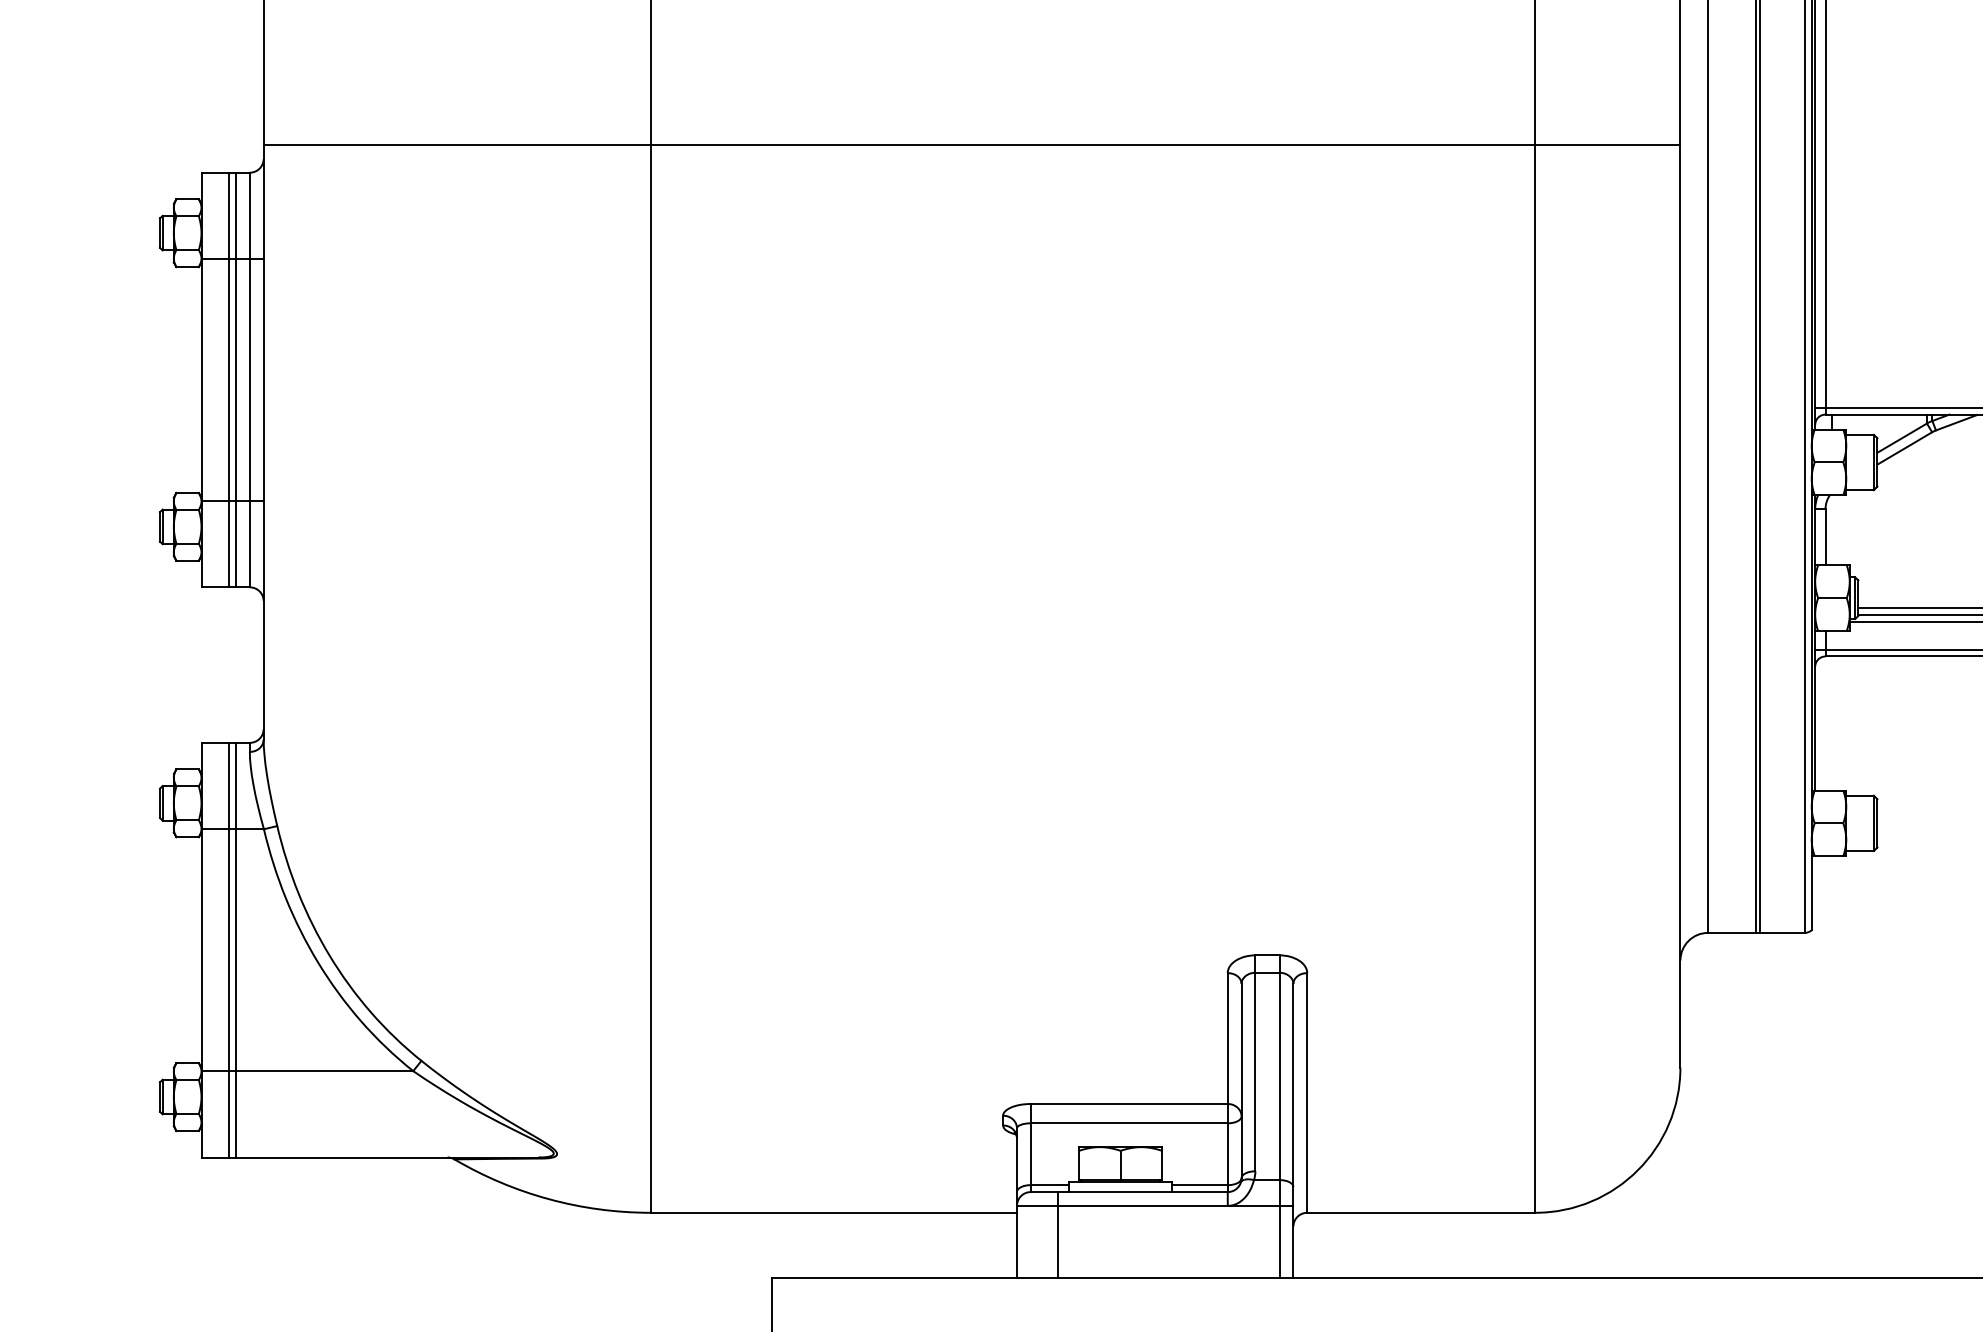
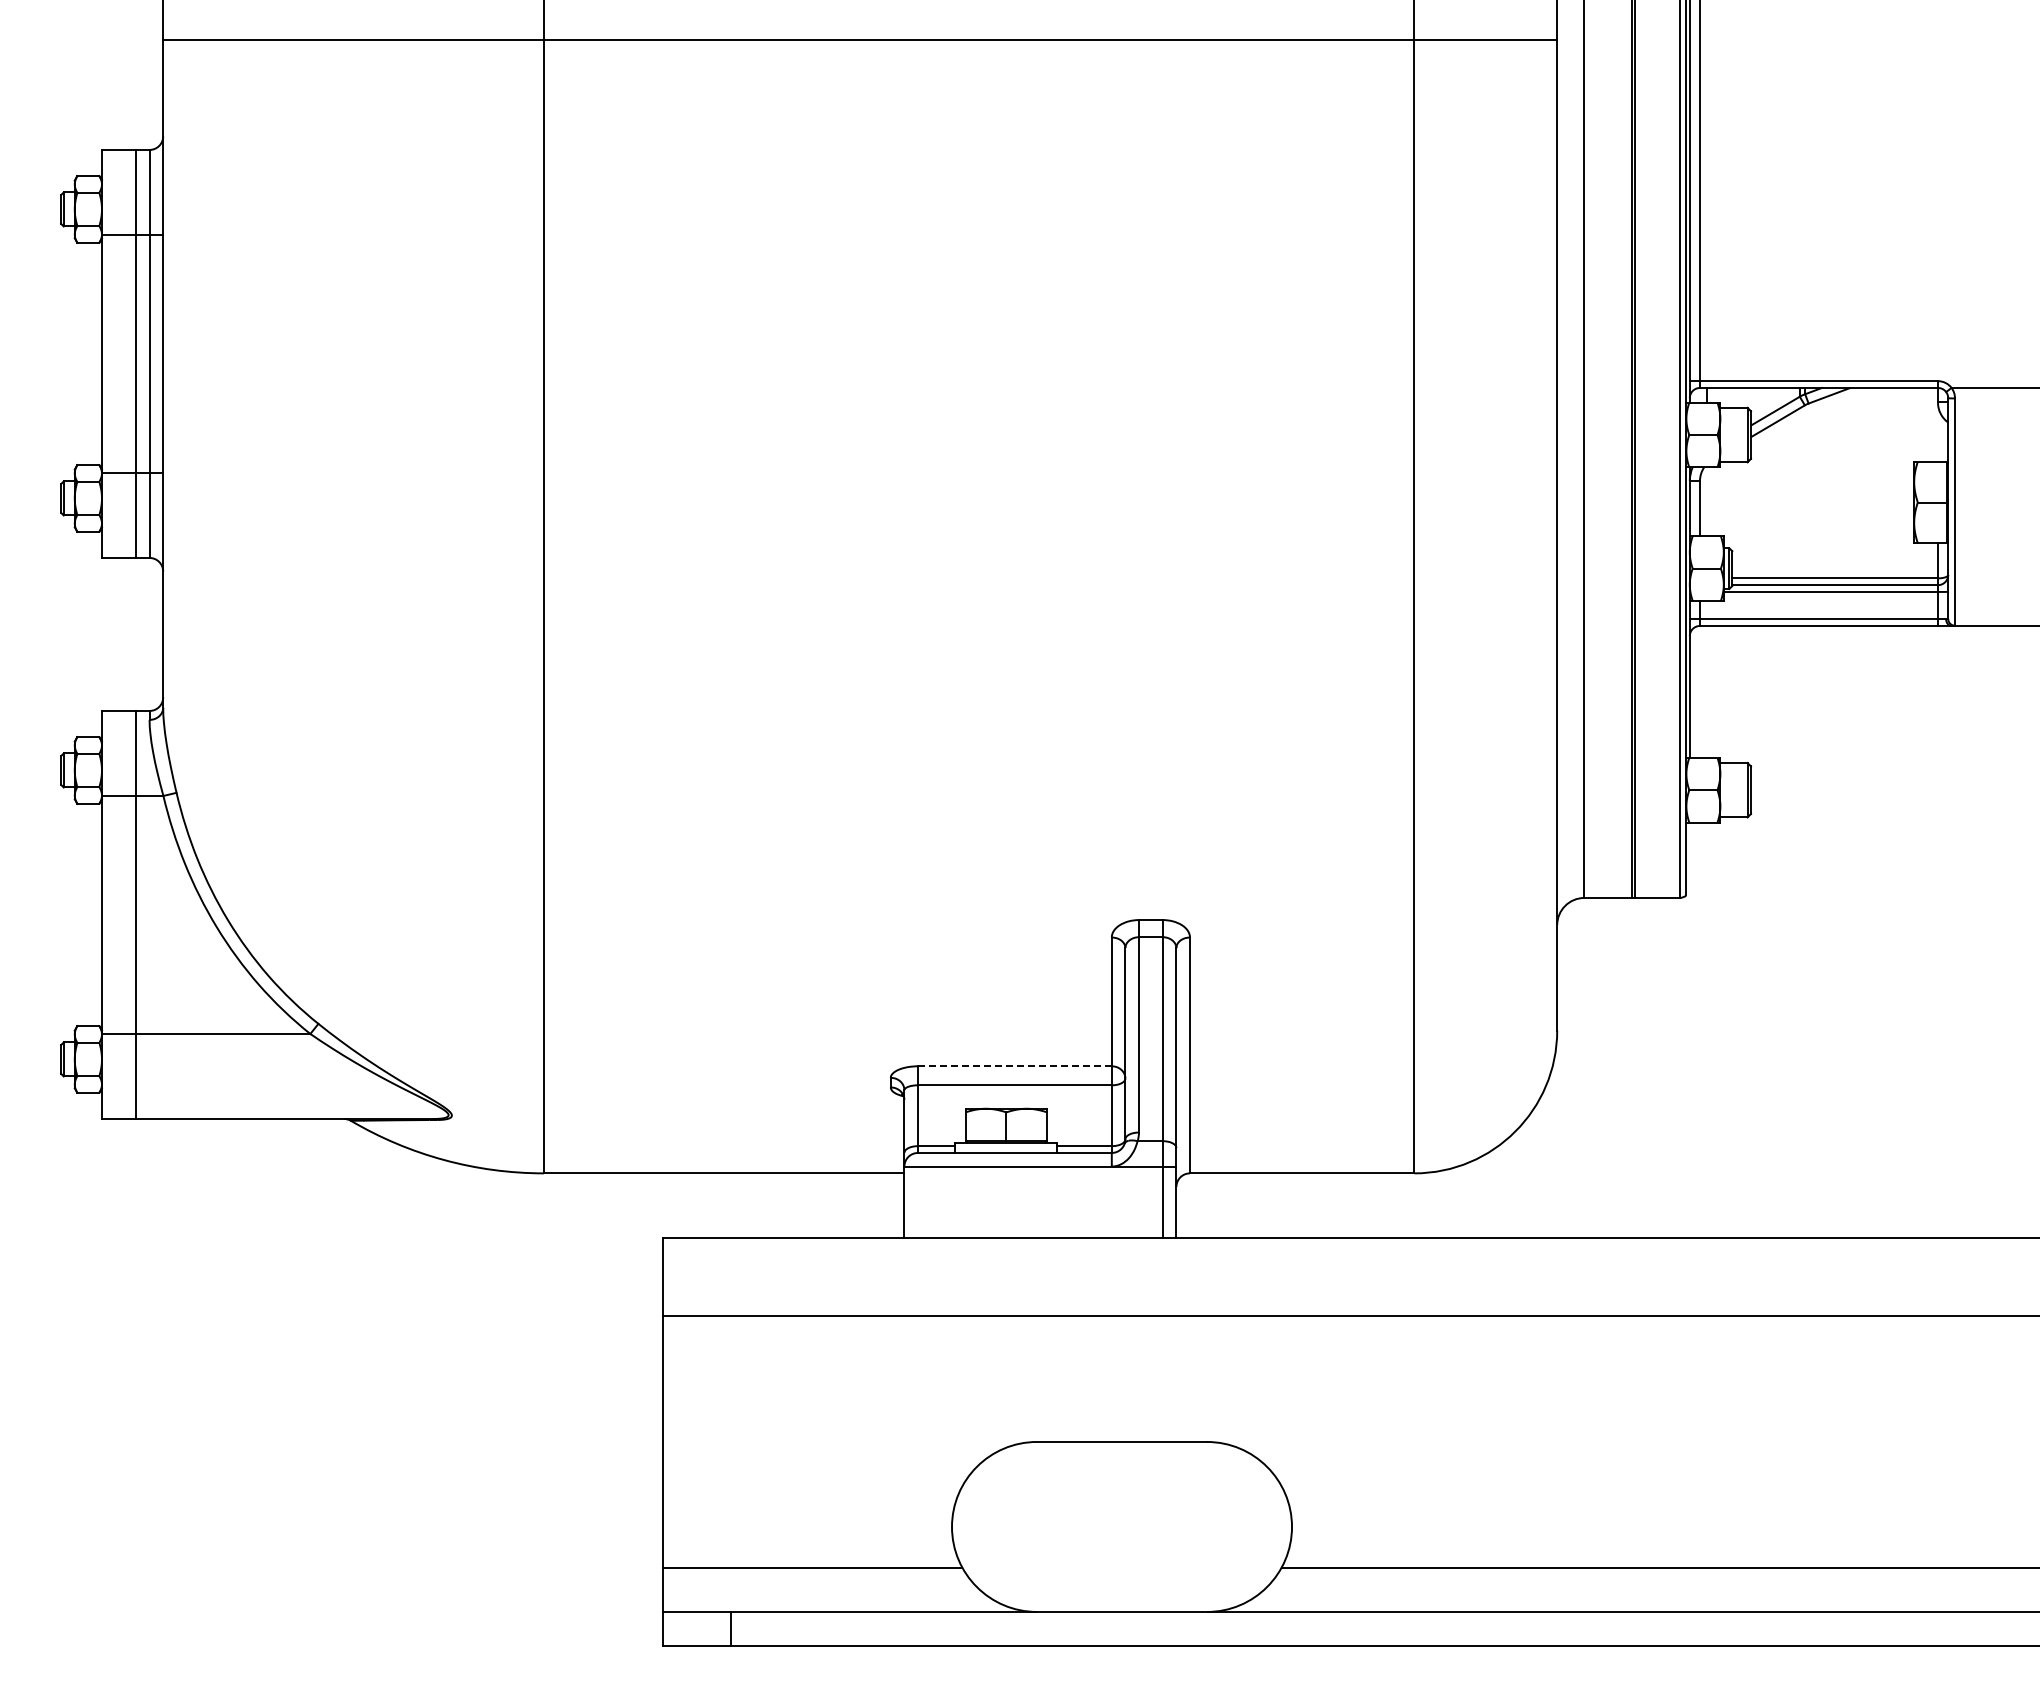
line: (972, 144) -> (860, 39), moved
line: (229, 379) -> (129, 353), removed
line: (229, 949) -> (129, 914), removed
line: (1128, 1104) -> (1014, 1066), solid -> dashed
line: (1058, 1234) -> (945, 1194), removed

